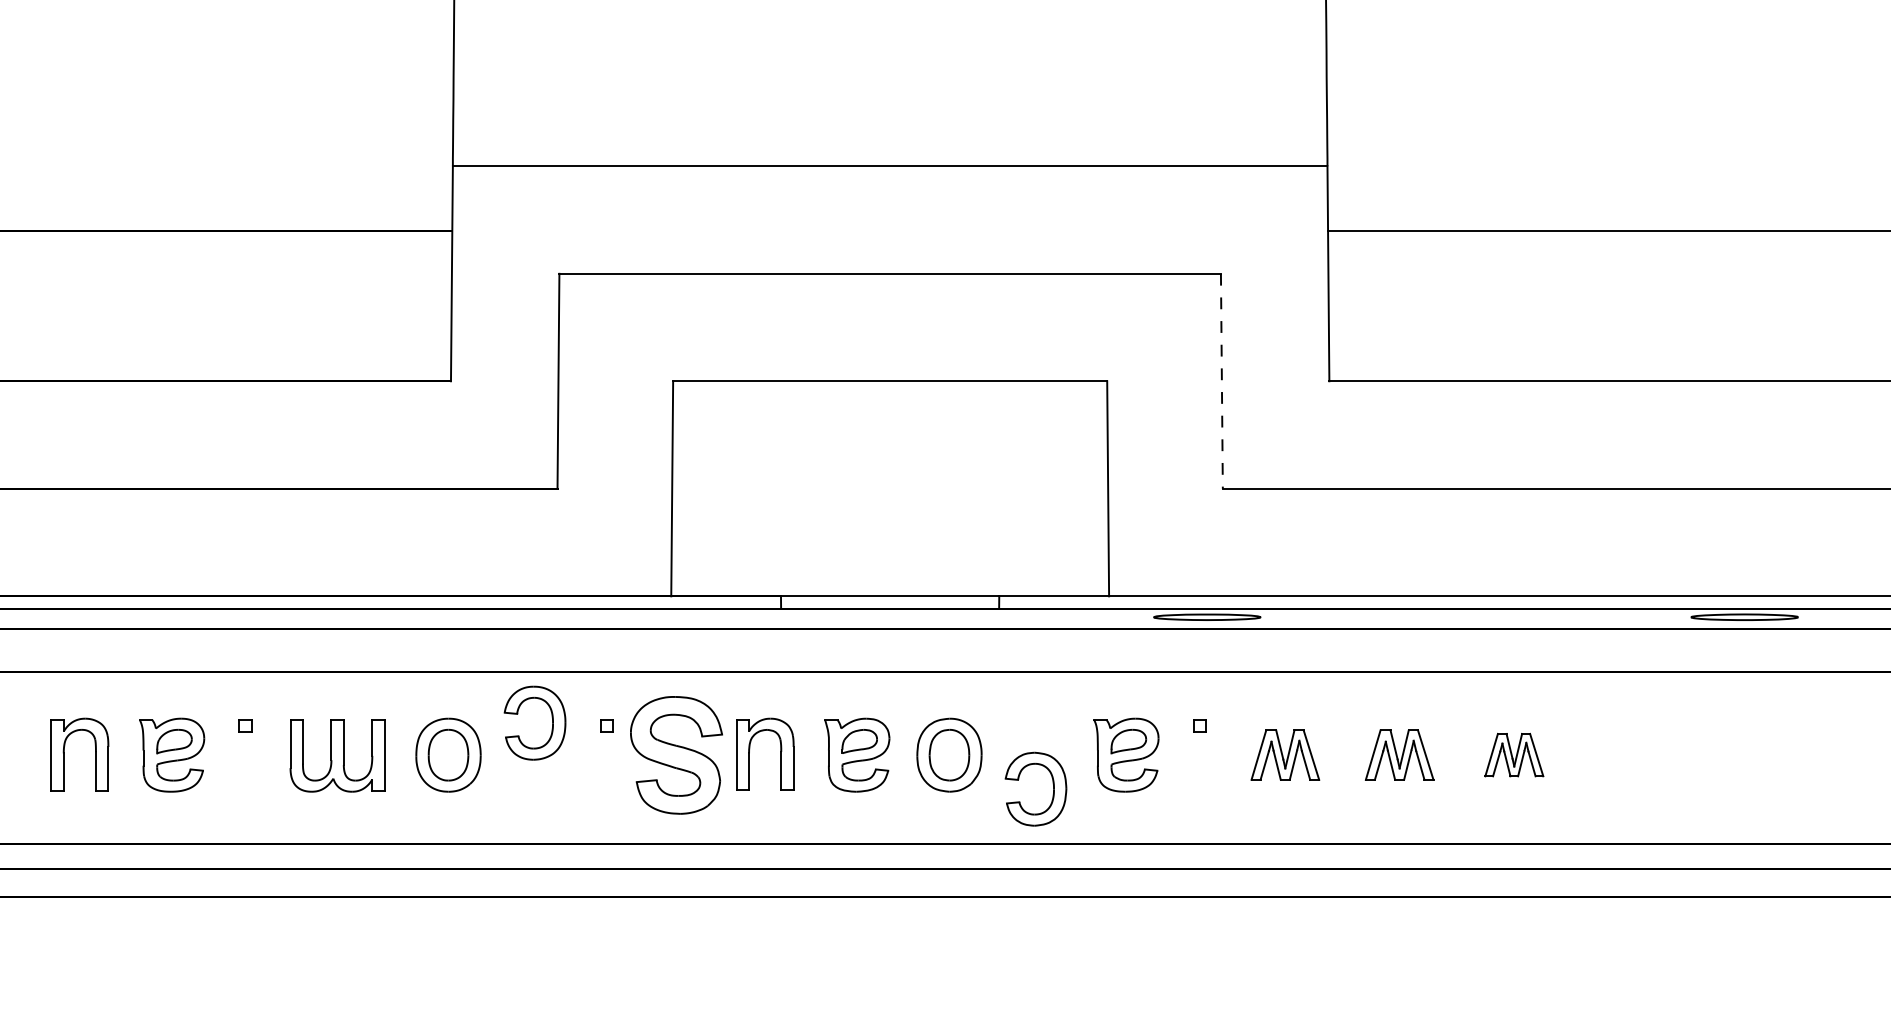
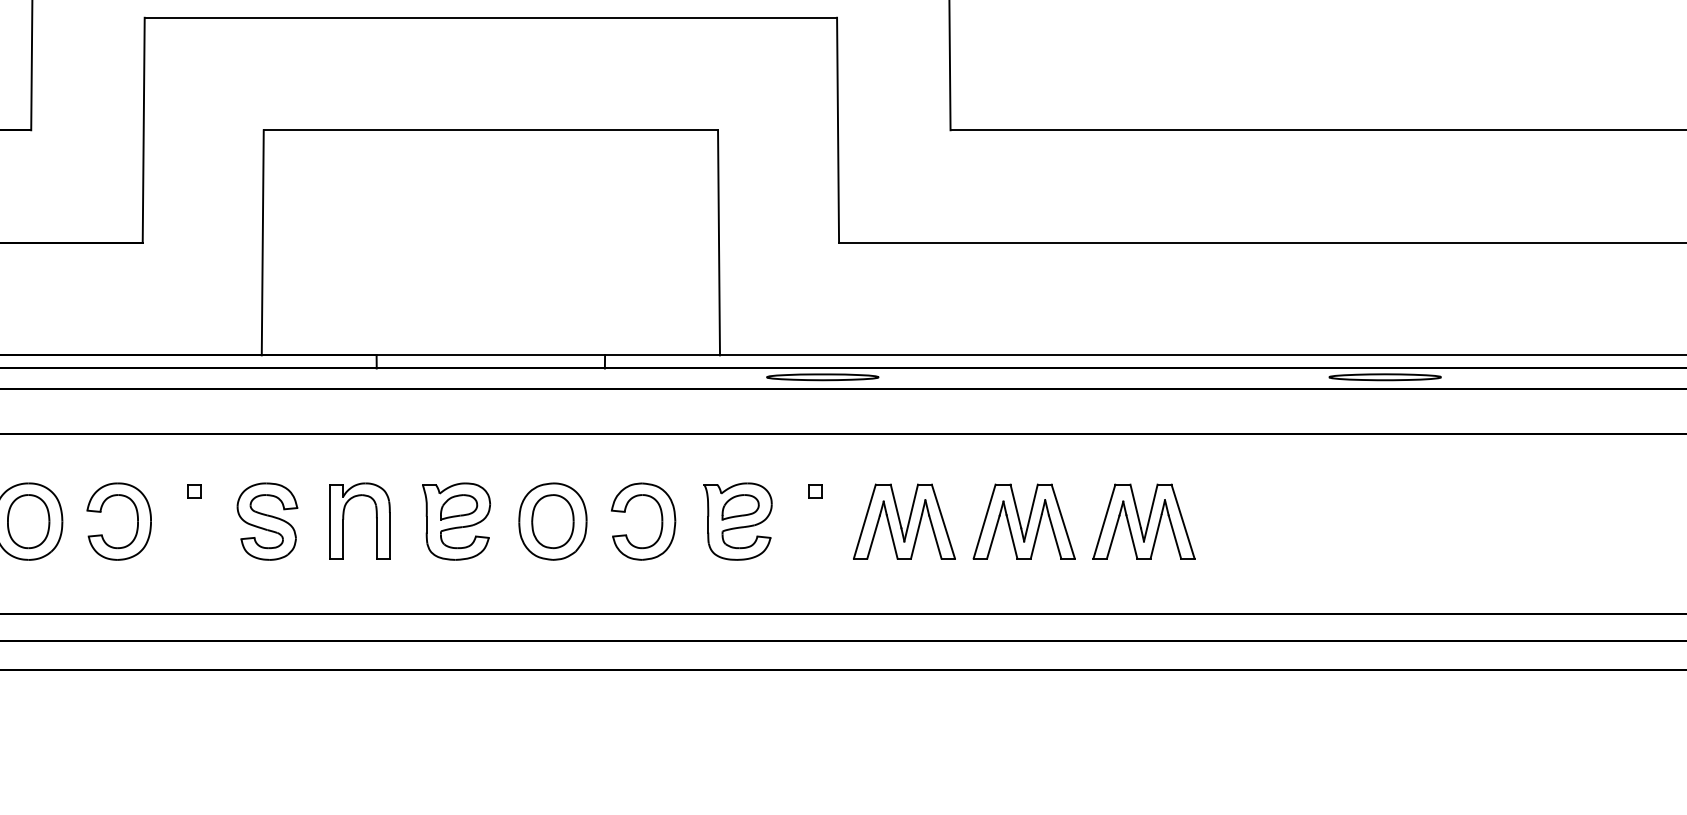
line: (1221, 381) -> (837, 130), dashed -> solid
part: (551, 717) -> (136, 515), moved
part: (676, 754) -> (267, 520), size x0.62
part: (1285, 754) -> (904, 520), size x1.43
part: (1399, 754) -> (1023, 520), size x1.43
part: (1514, 754) -> (1144, 520), size x1.67
part: (1052, 783) -> (660, 515), moved

